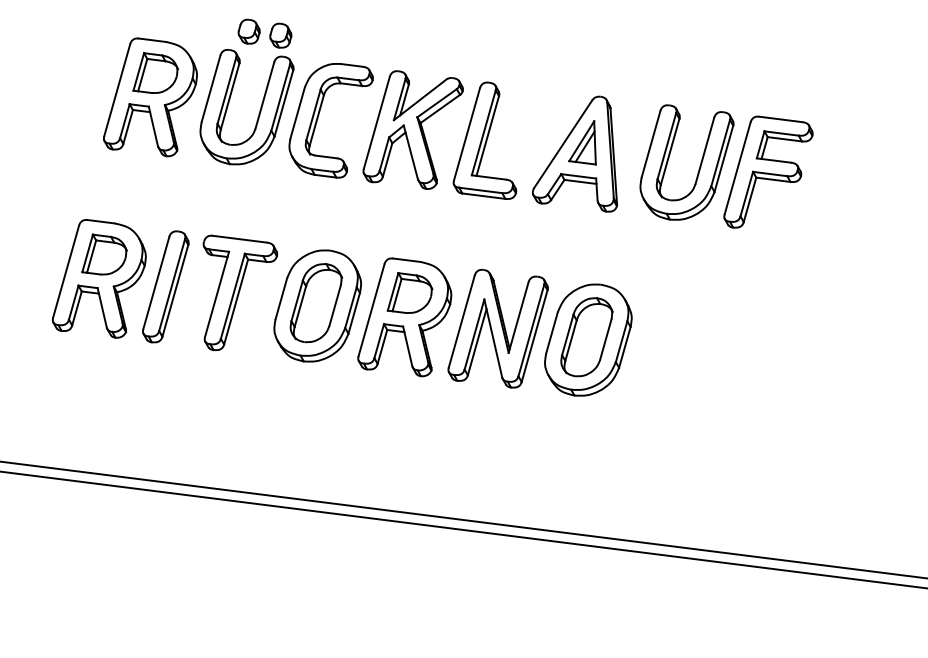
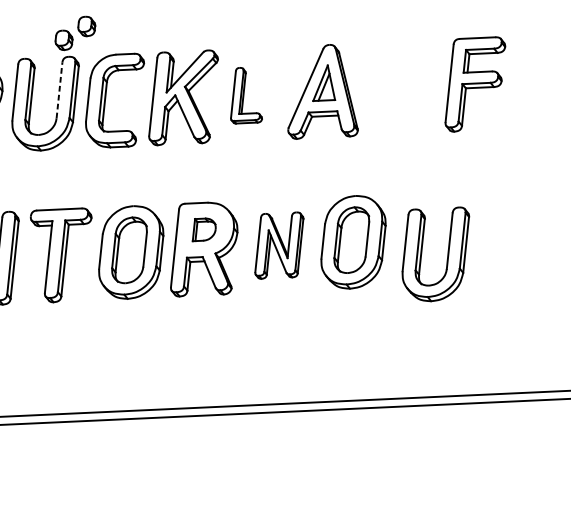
part: (248, 31) -> (86, 26), moved
line: (265, 95) -> (59, 90), solid -> dashed
part: (484, 140) -> (242, 96), size x0.6
part: (699, 165) -> (447, 253), moved
part: (409, 292) -> (203, 228), size x0.7
part: (497, 328) -> (278, 245), size x0.7

